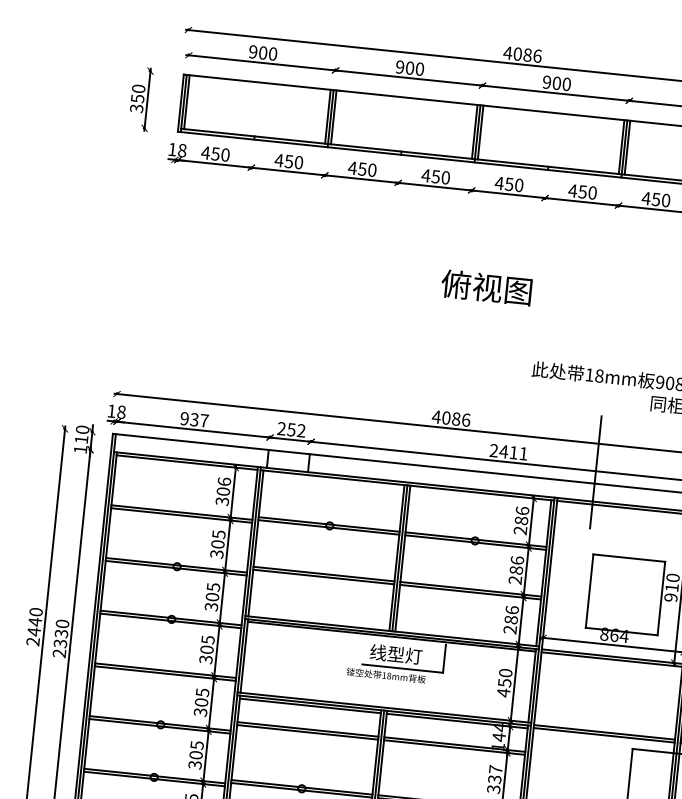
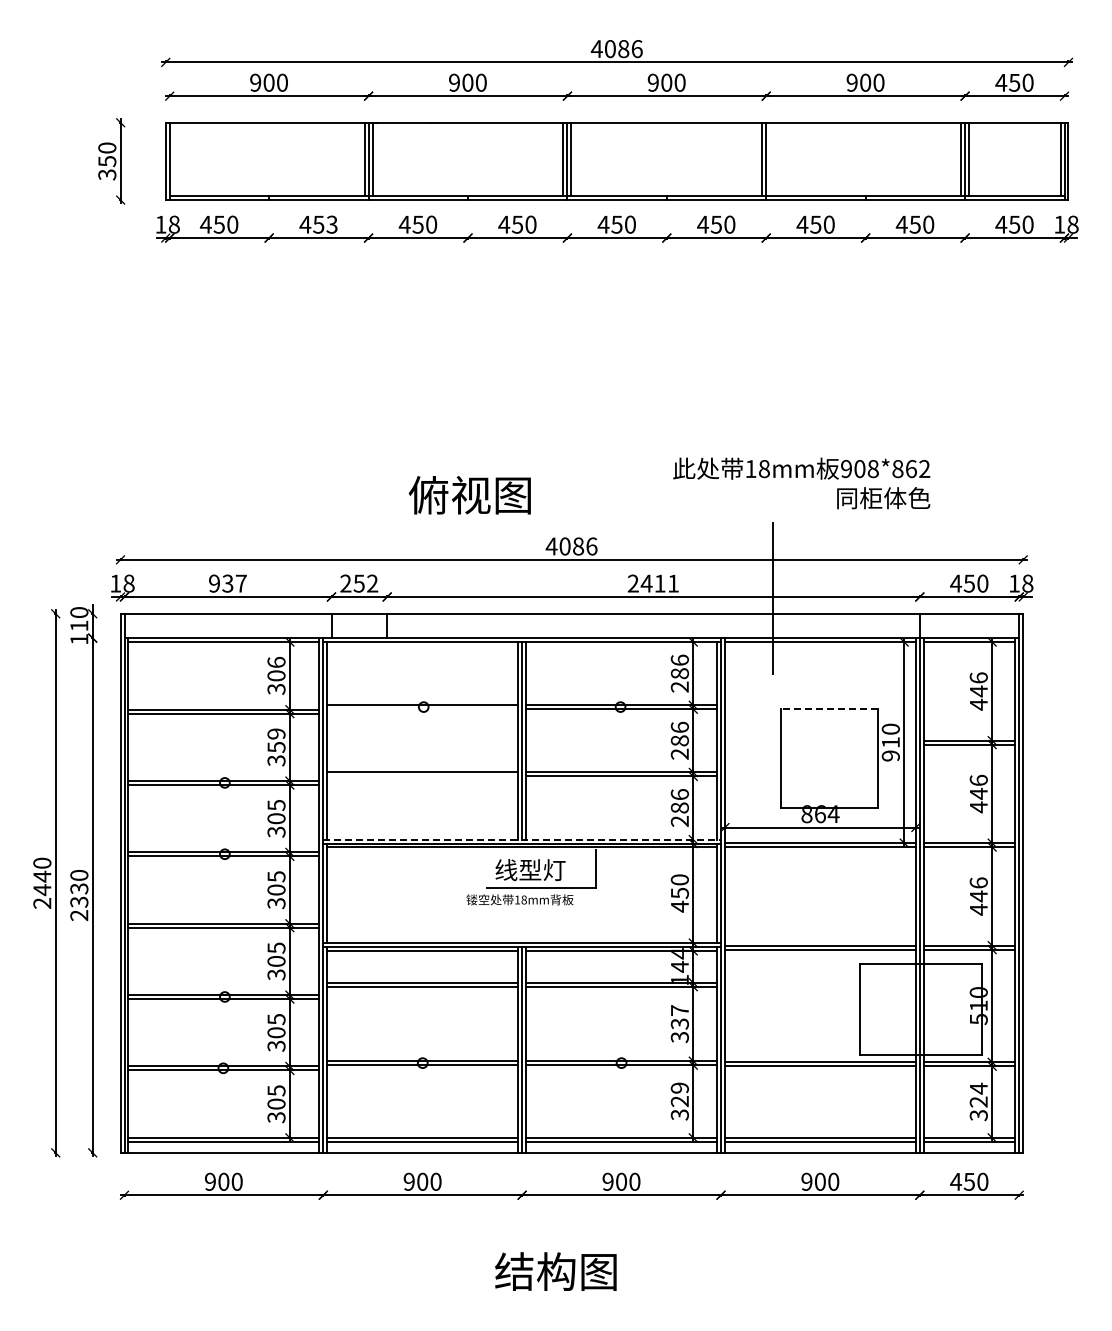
line: (186, 101) -> (173, 158), removed
line: (627, 147) -> (770, 158), removed
text: (298, 162) -> (331, 224), 450 -> 453
text: (486, 287) -> (469, 495), moved
line: (328, 527) -> (422, 709), removed
text: (218, 539) -> (276, 740), 305 -> 359
line: (629, 557) -> (829, 708), solid -> dashed
line: (323, 577) -> (422, 776), removed
line: (392, 631) -> (522, 839), solid -> dashed

